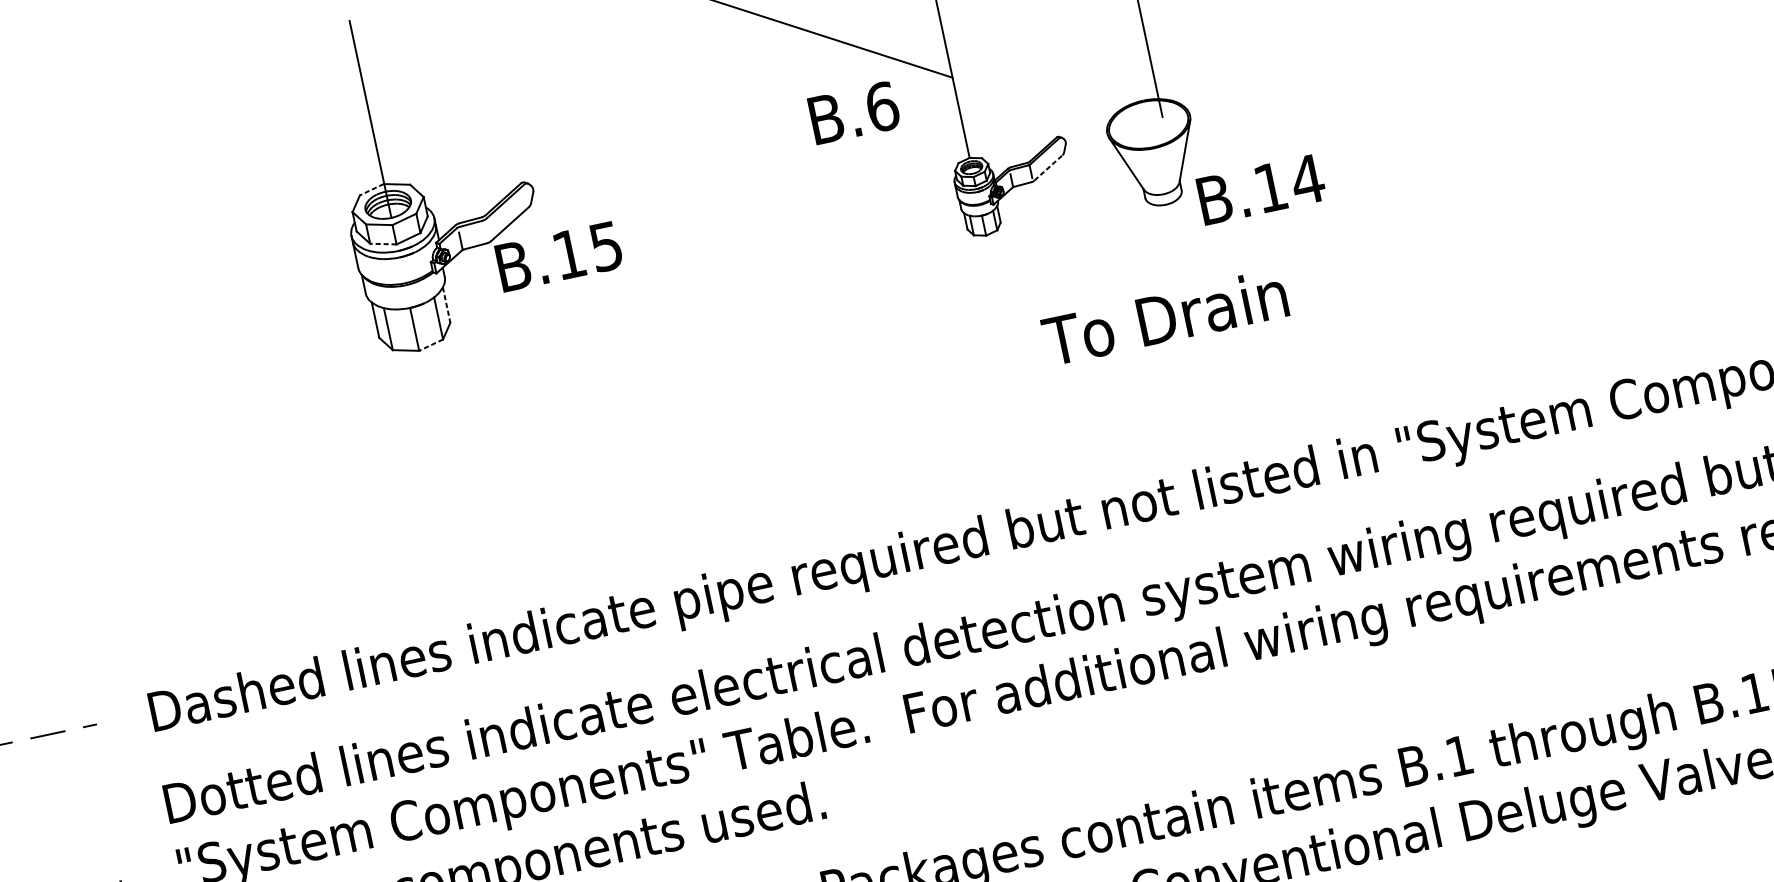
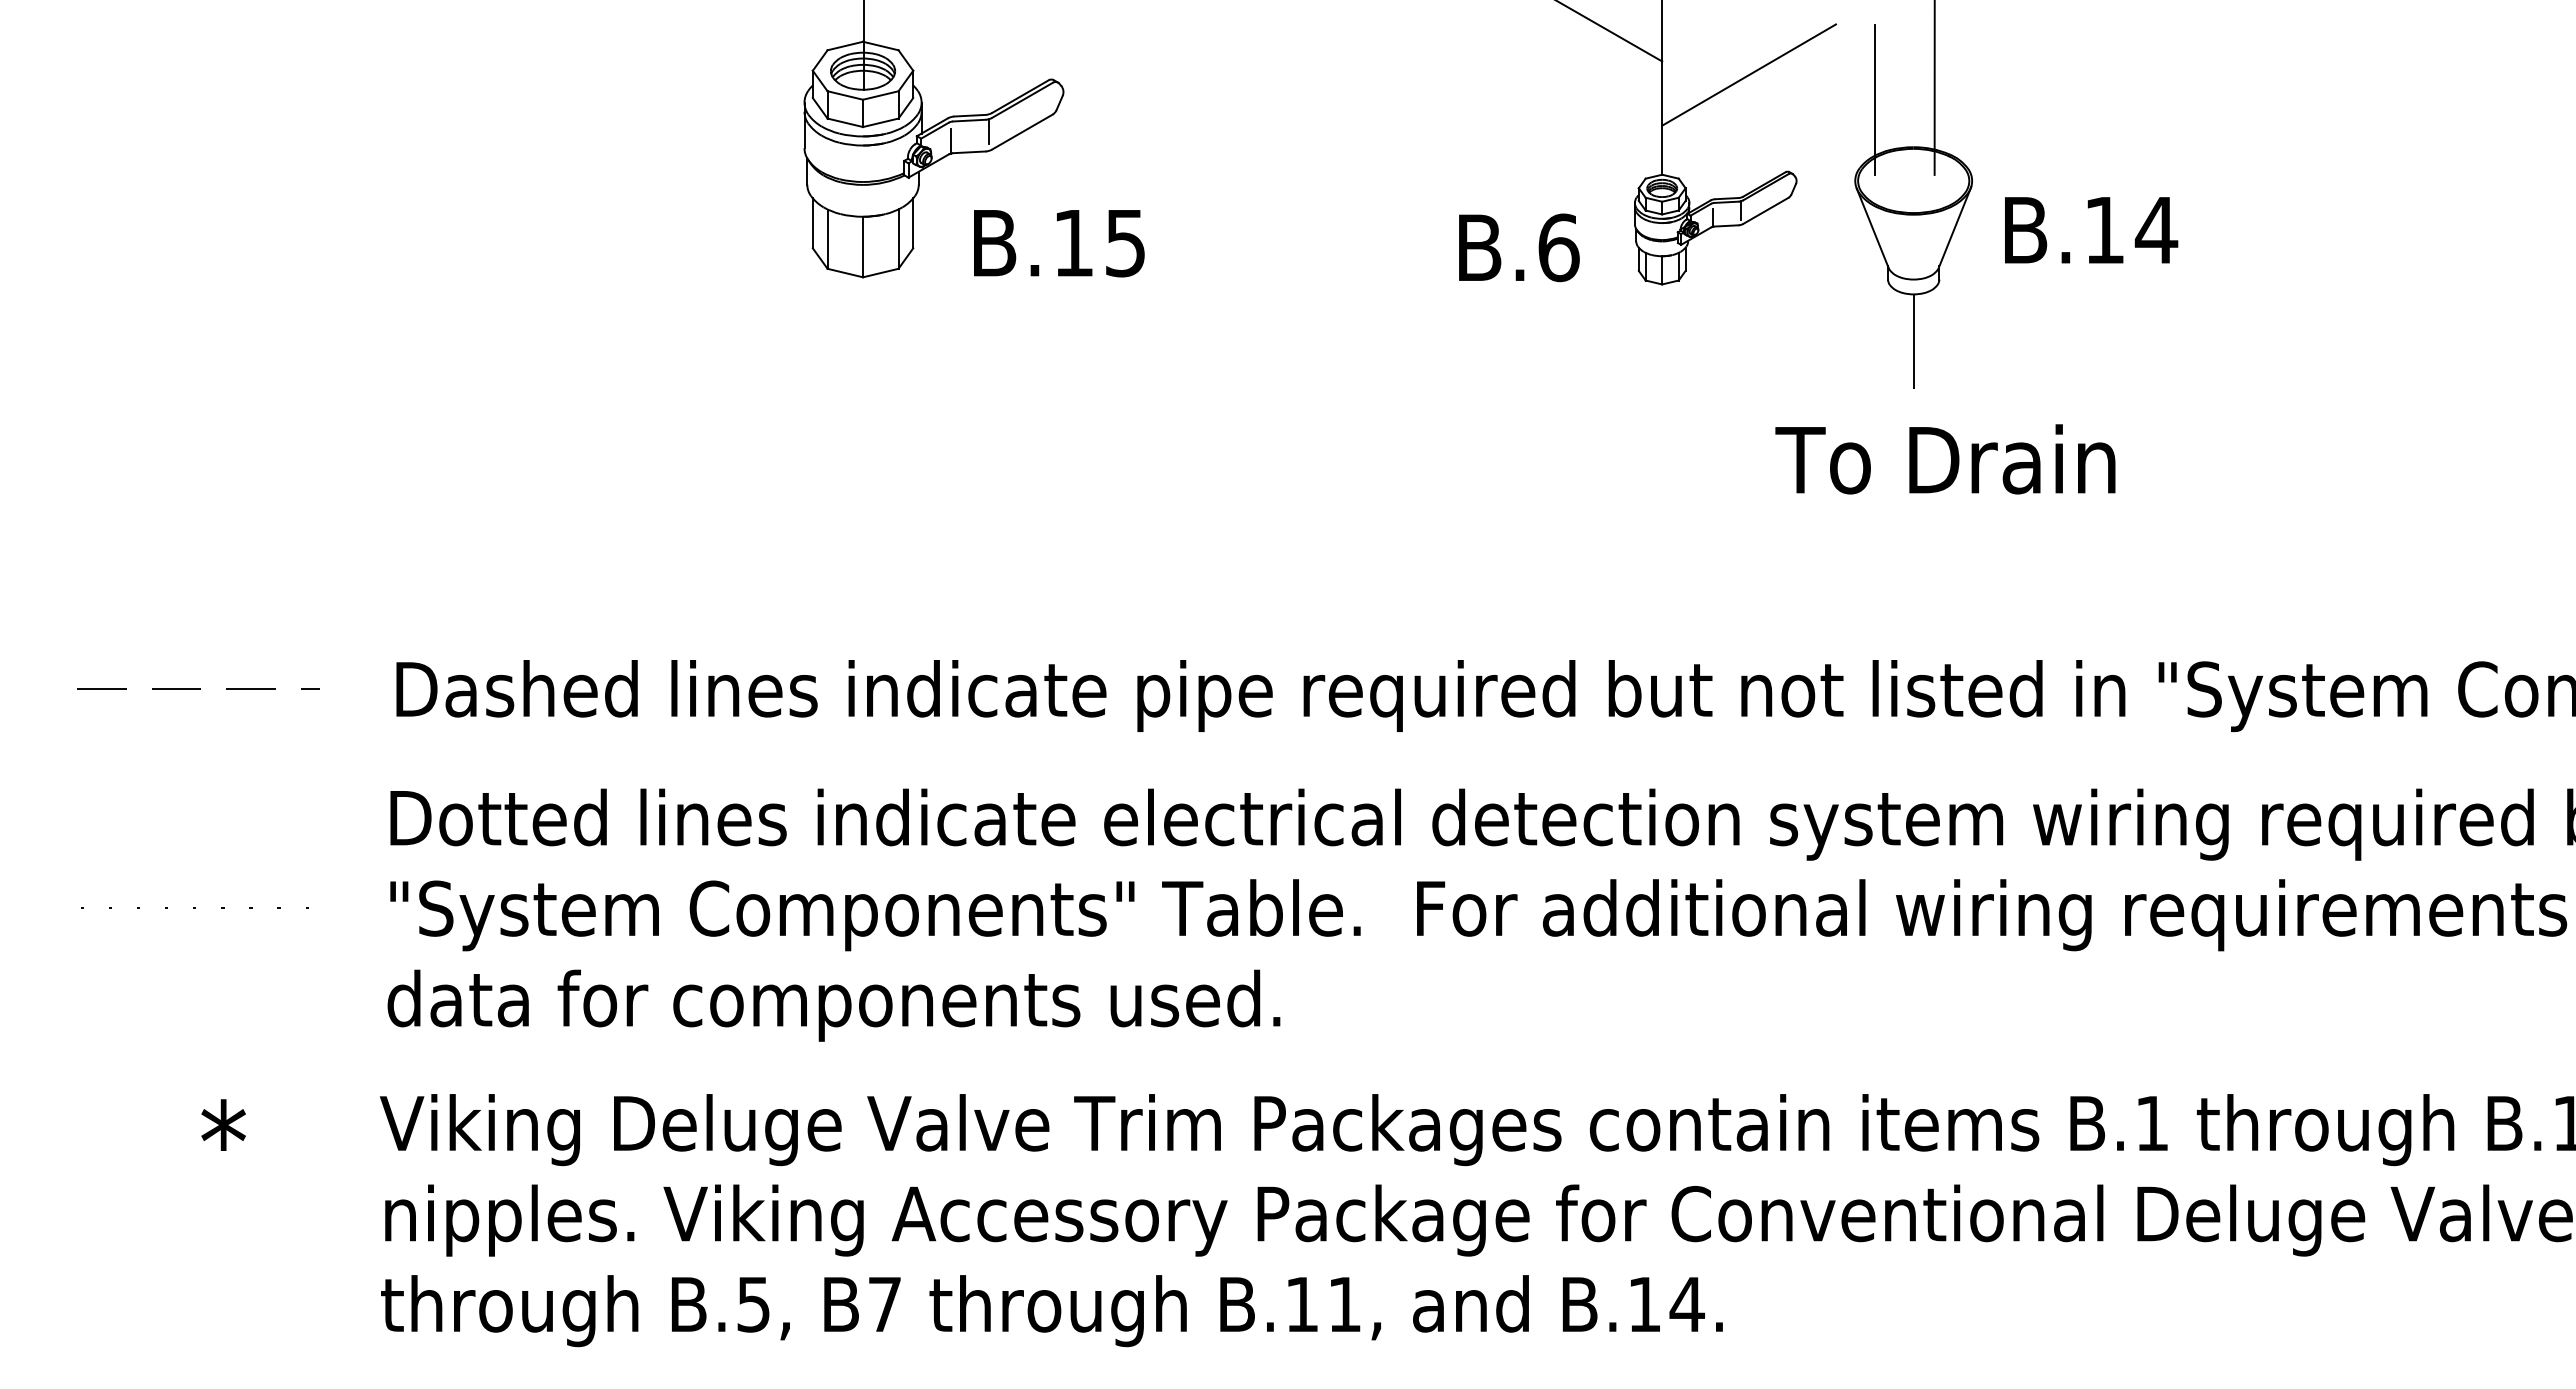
line: (1109, 72) -> (1875, 99), added
line: (1016, 73) -> (1749, 74), added
text: (854, 112) -> (1519, 247), moved
line: (1048, 167) -> (1765, 210), dashed -> solid
text: (1261, 189) -> (2091, 230), moved
line: (371, 190) -> (844, 46), dashed -> solid
line: (486, 228) -> (988, 131), added
line: (1172, 238) -> (1913, 341), added
line: (382, 244) -> (844, 122), dashed -> solid
text: (559, 256) -> (1059, 243), moved
line: (446, 305) -> (913, 223), dashed -> solid
text: (1165, 317) -> (1945, 459), moved
line: (431, 345) -> (880, 273), dashed -> solid

